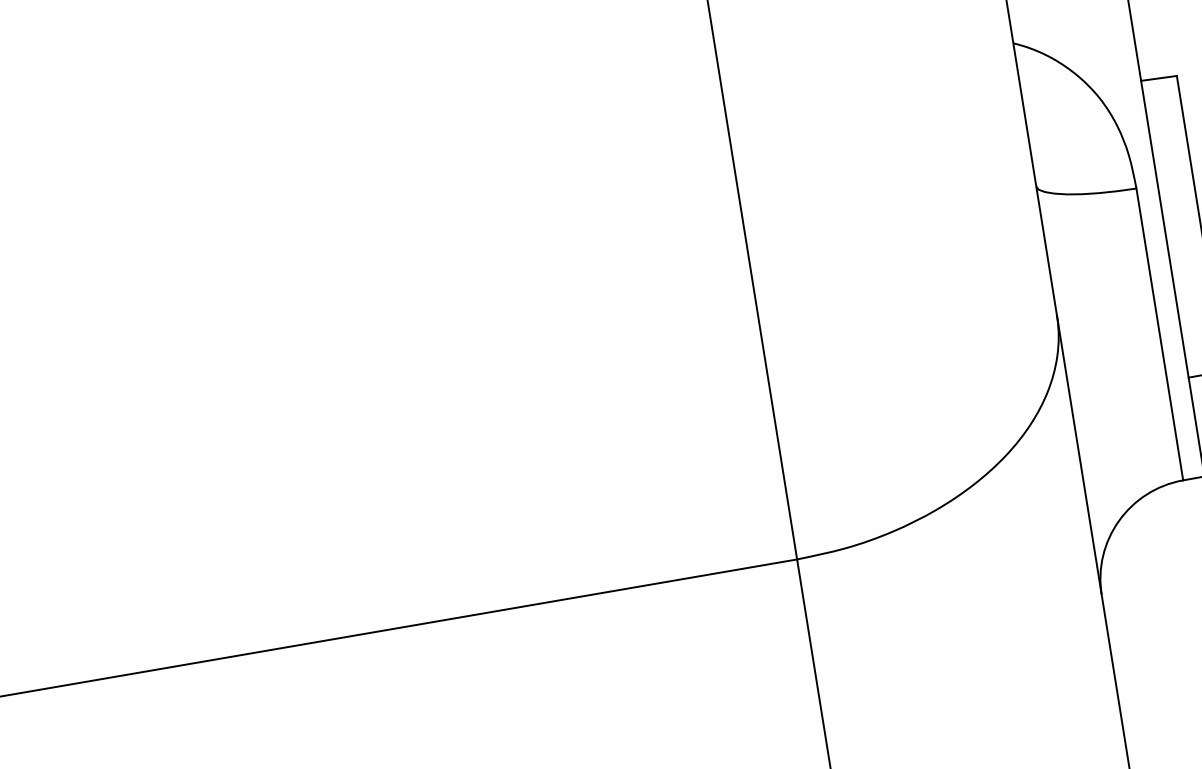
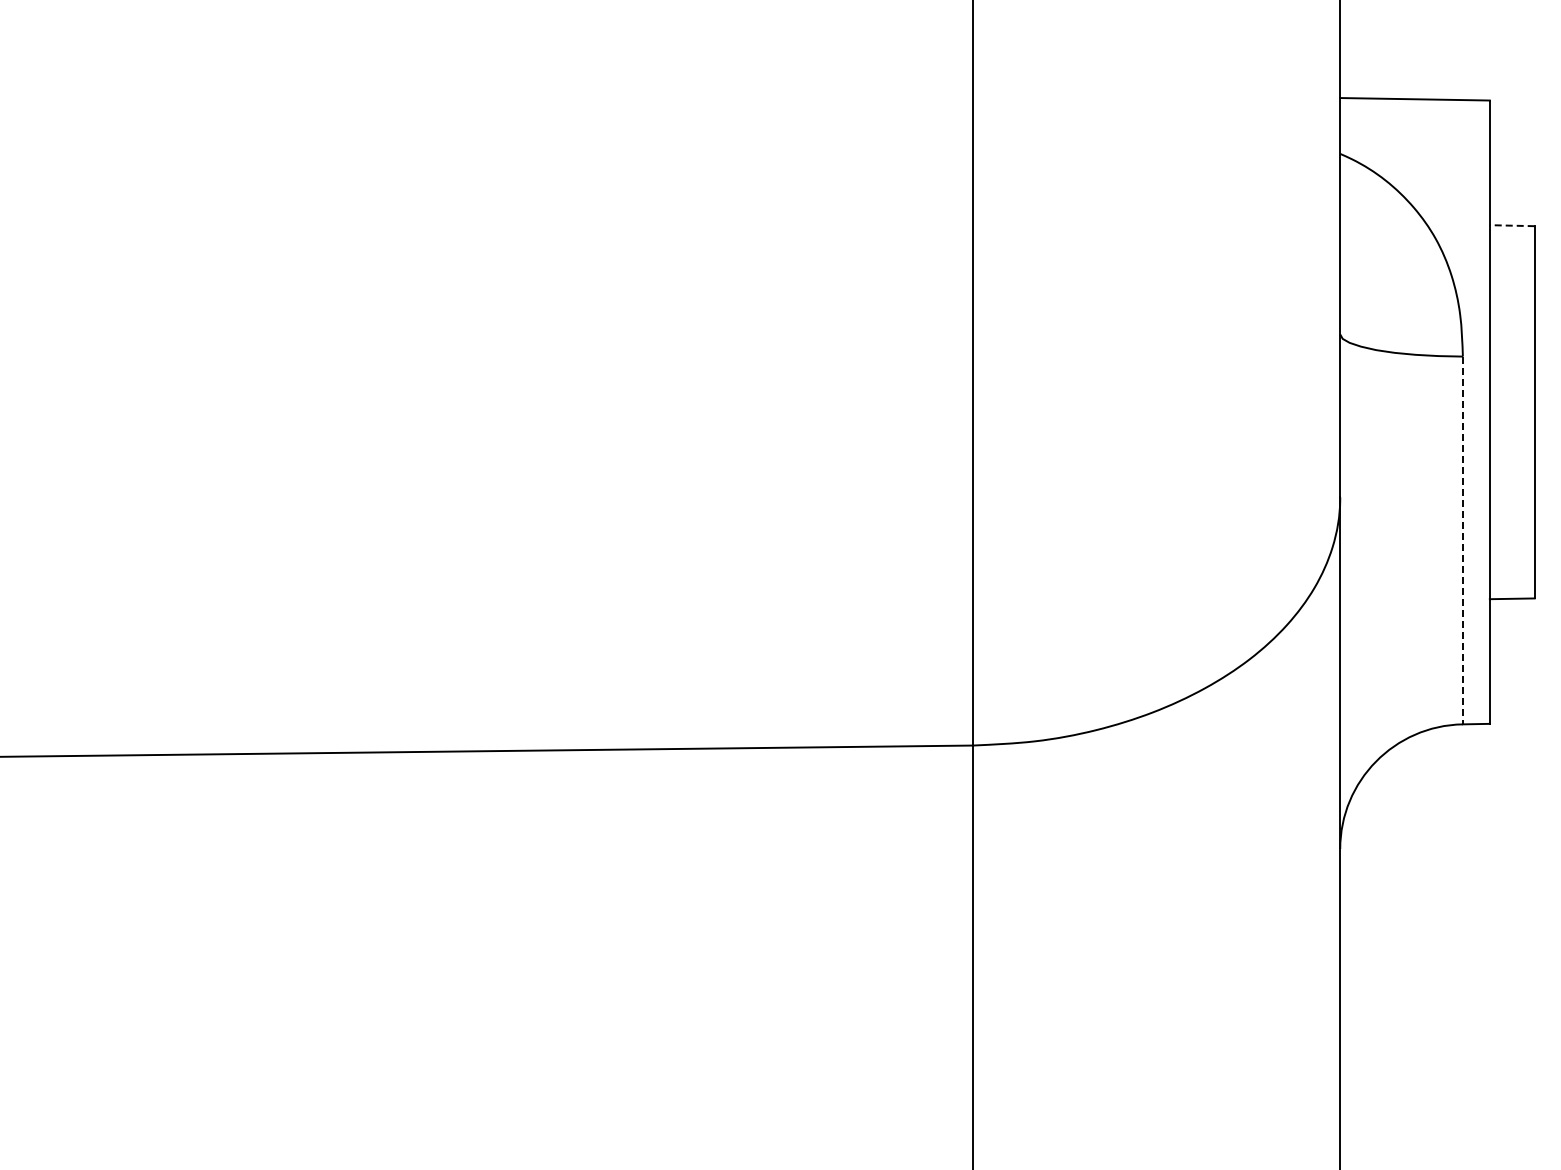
line: (1158, 78) -> (1511, 225), solid -> dashed
line: (1159, 334) -> (1462, 540), solid -> dashed

